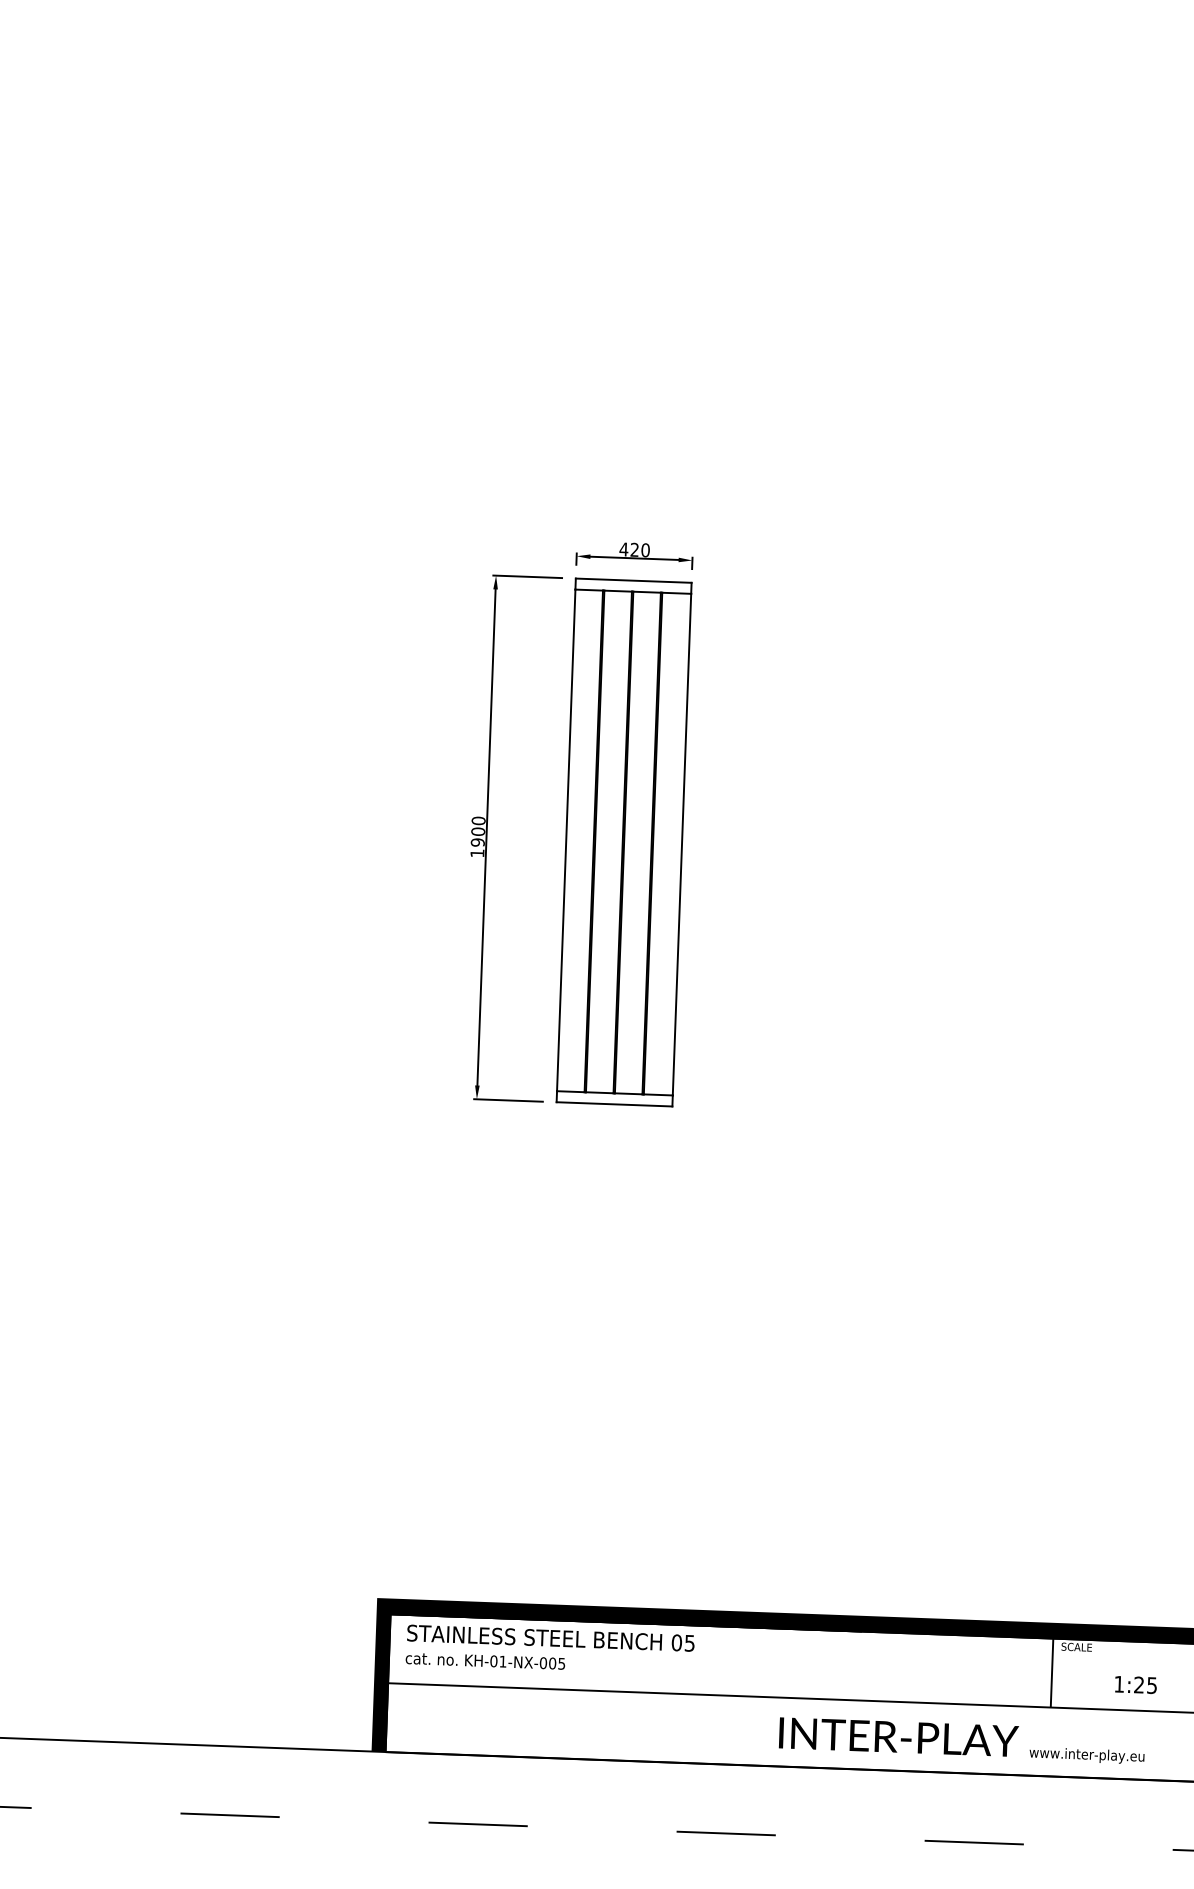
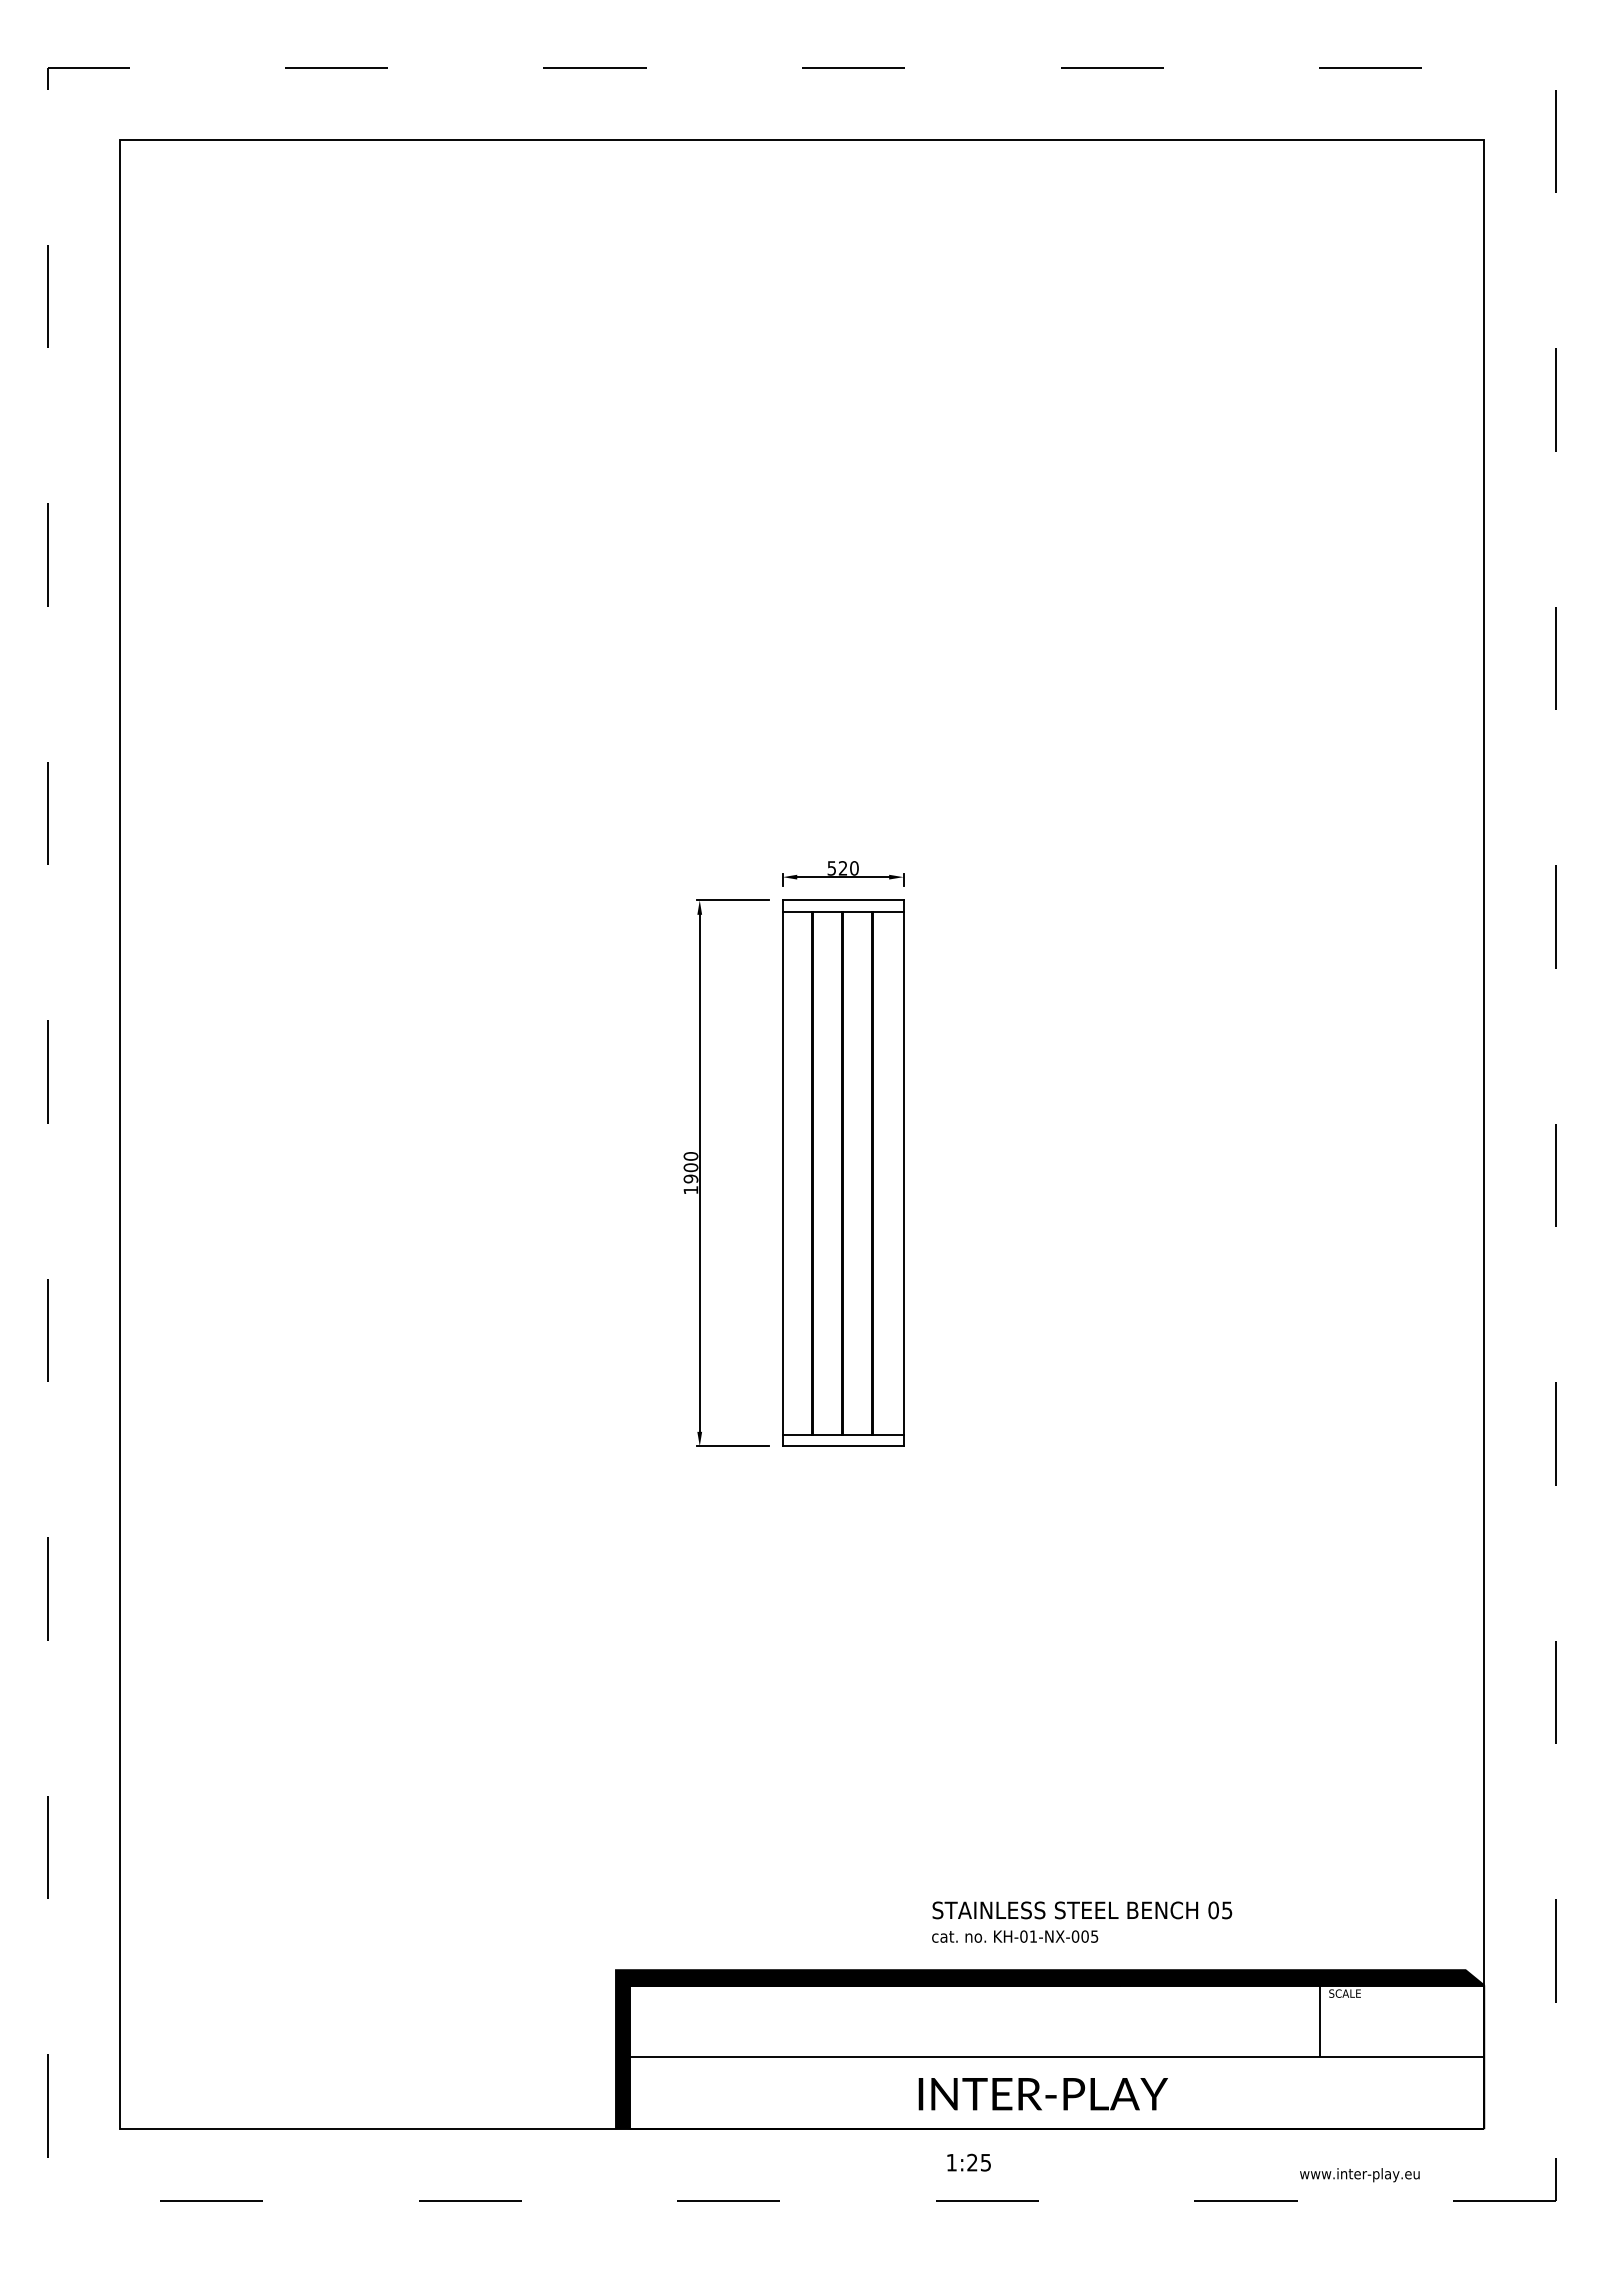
text: (623, 549) -> (831, 868), 420 -> 520
text: (550, 1648) -> (1082, 1921), moved
text: (1135, 1684) -> (968, 2162), moved
text: (898, 1737) -> (1042, 2094), moved
text: (1086, 1756) -> (1359, 2175), moved

